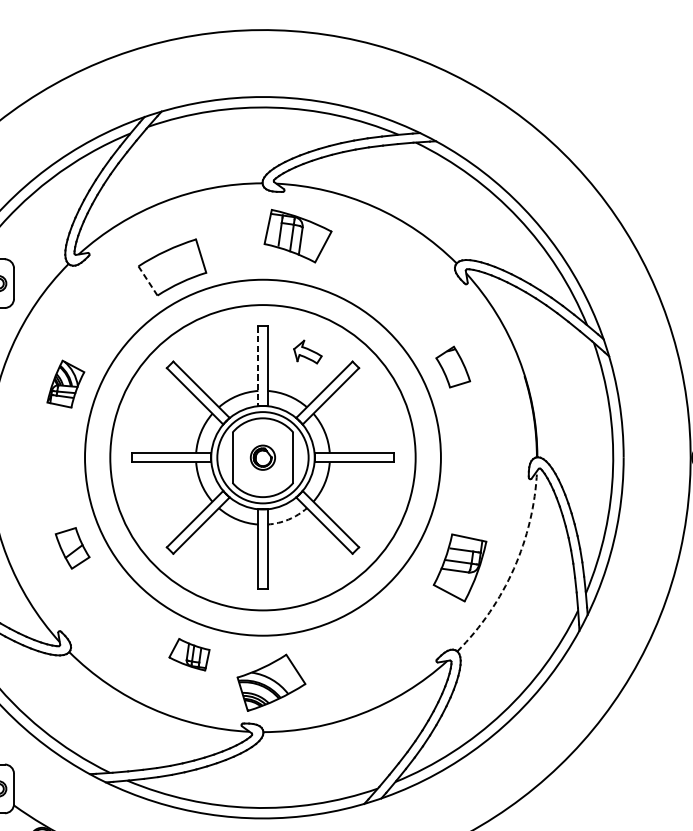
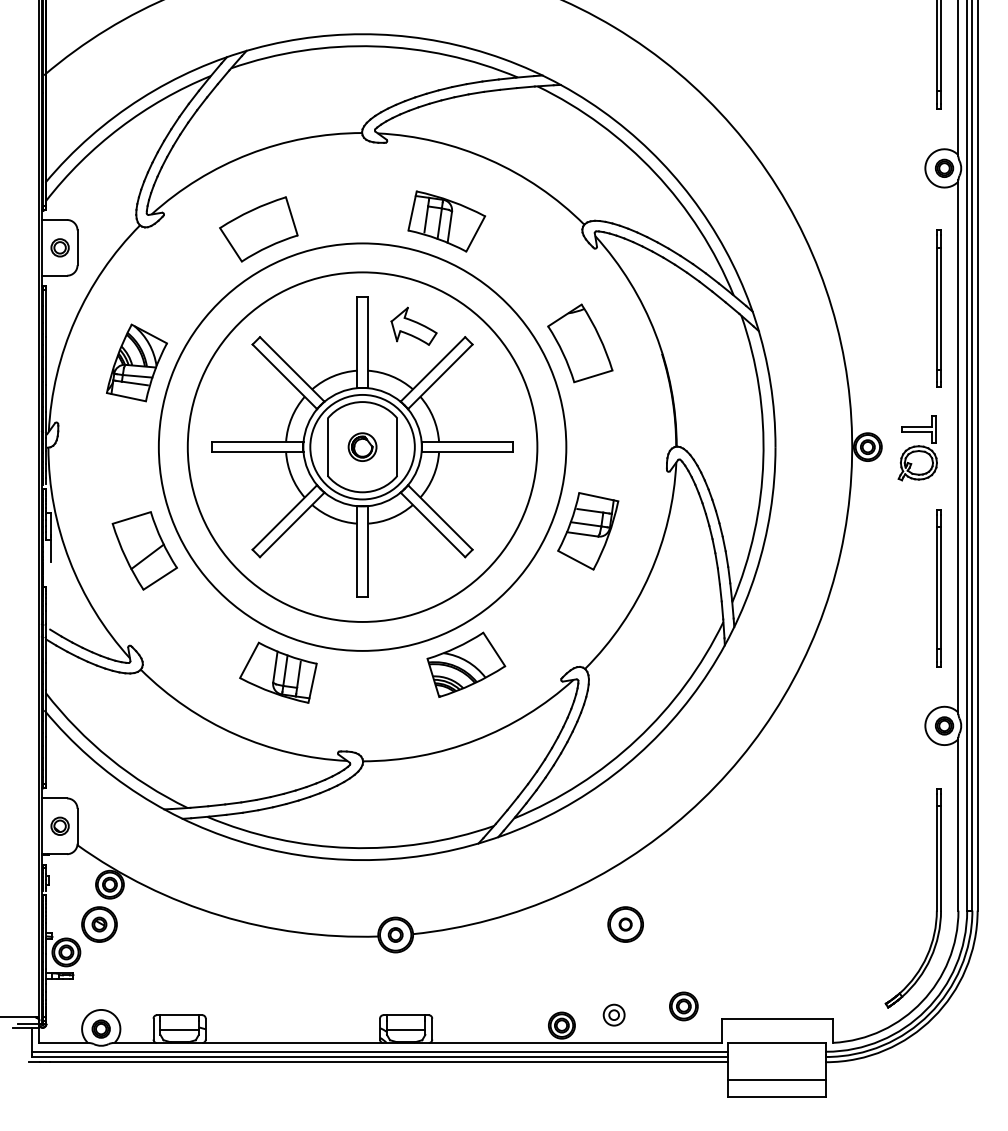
part: (297, 236) -> (446, 221), moved
line: (147, 280) -> (230, 244), dashed -> solid
part: (307, 351) -> (413, 325), size x1.43
line: (258, 366) -> (357, 342), dashed -> solid
part: (453, 367) -> (580, 343), size x1.67
part: (65, 383) -> (136, 362), size x1.43
arc: (288, 520) -> (391, 518), dashed -> solid
part: (72, 547) -> (144, 550), size x1.67
part: (460, 568) -> (588, 531), moved
arc: (513, 568) -> (649, 574), dashed -> solid
part: (189, 654) -> (278, 672), size x1.67
part: (271, 682) -> (466, 664), moved

